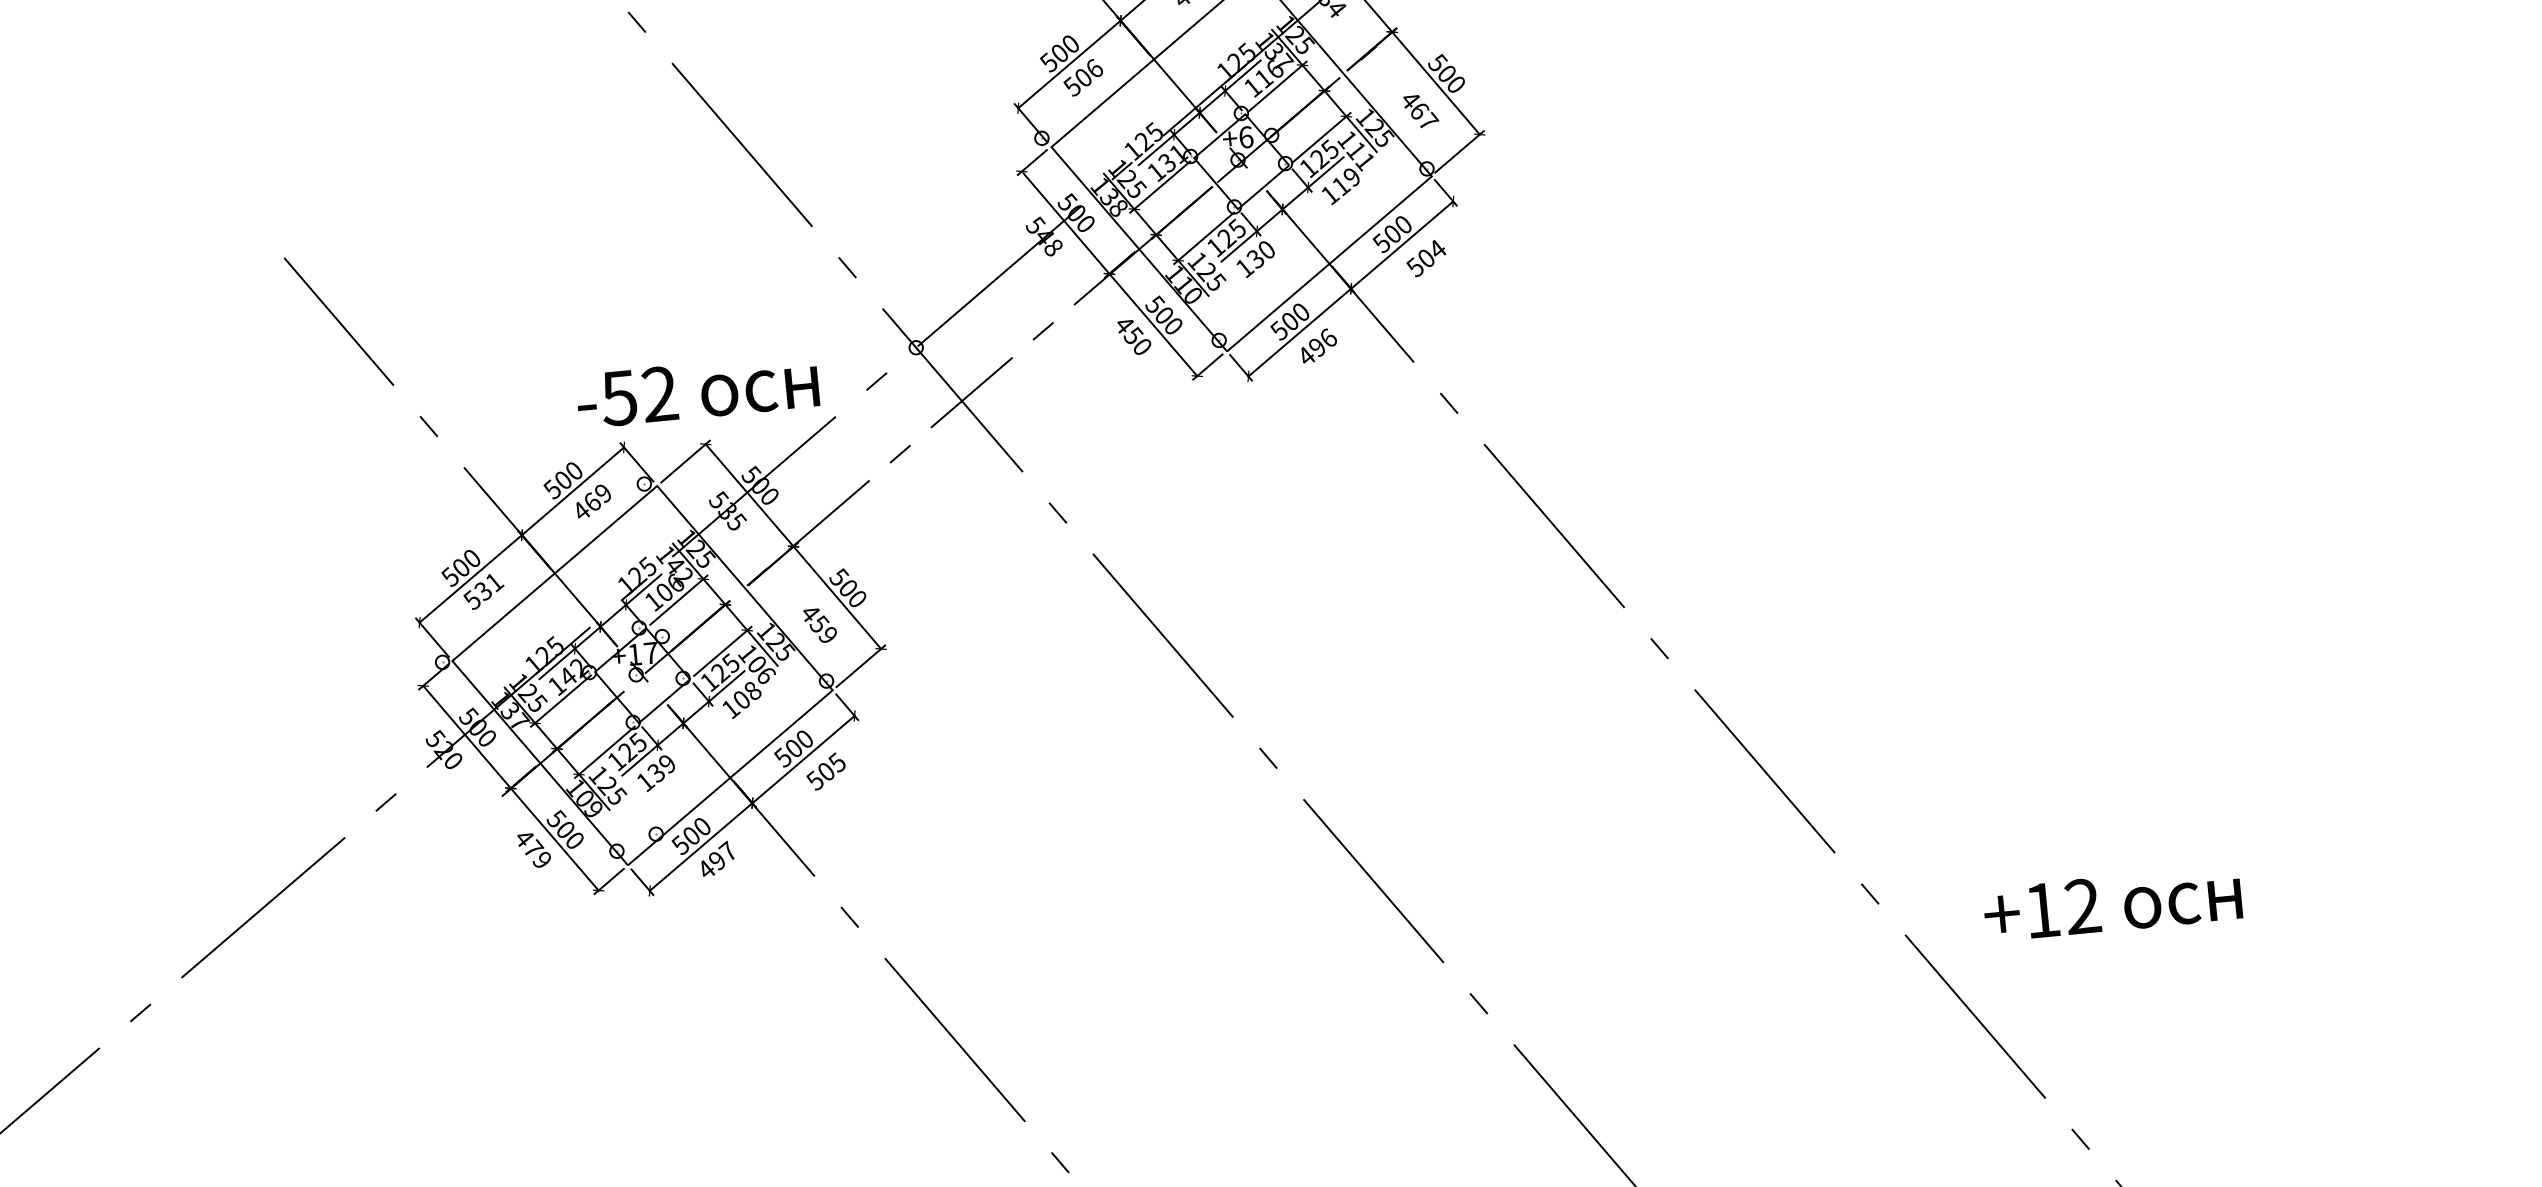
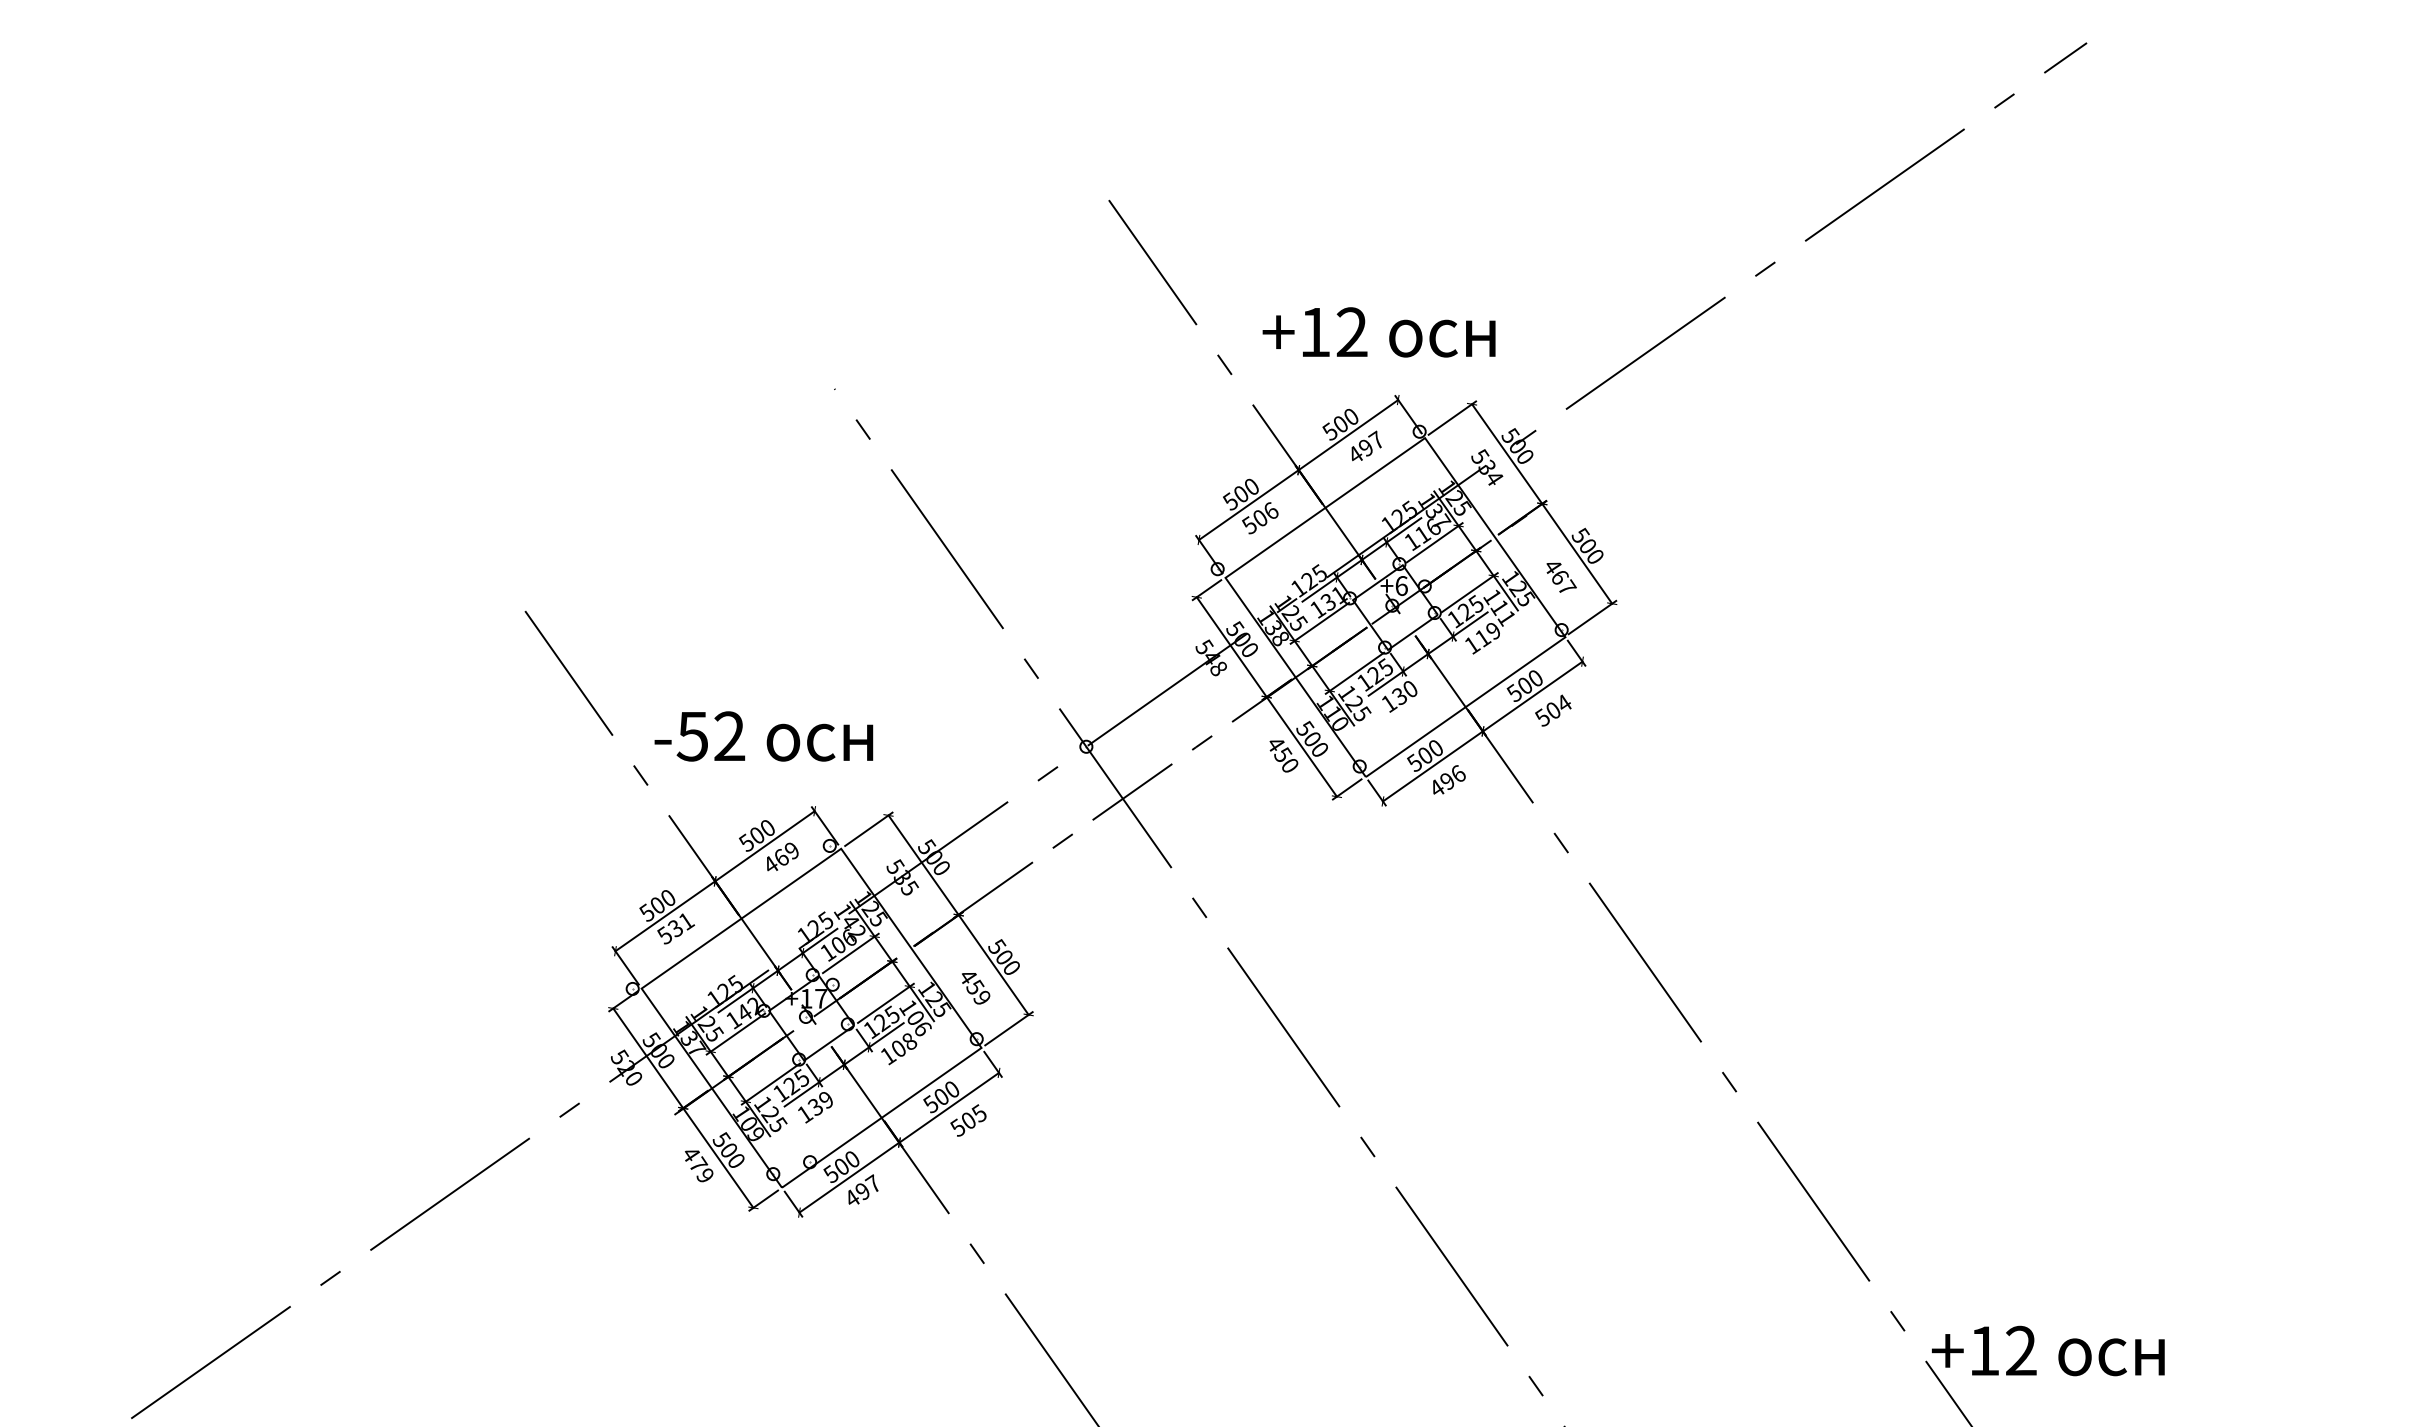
text: (697, 390) -> (763, 736), moved
text: (2112, 903) -> (2048, 1350), moved

